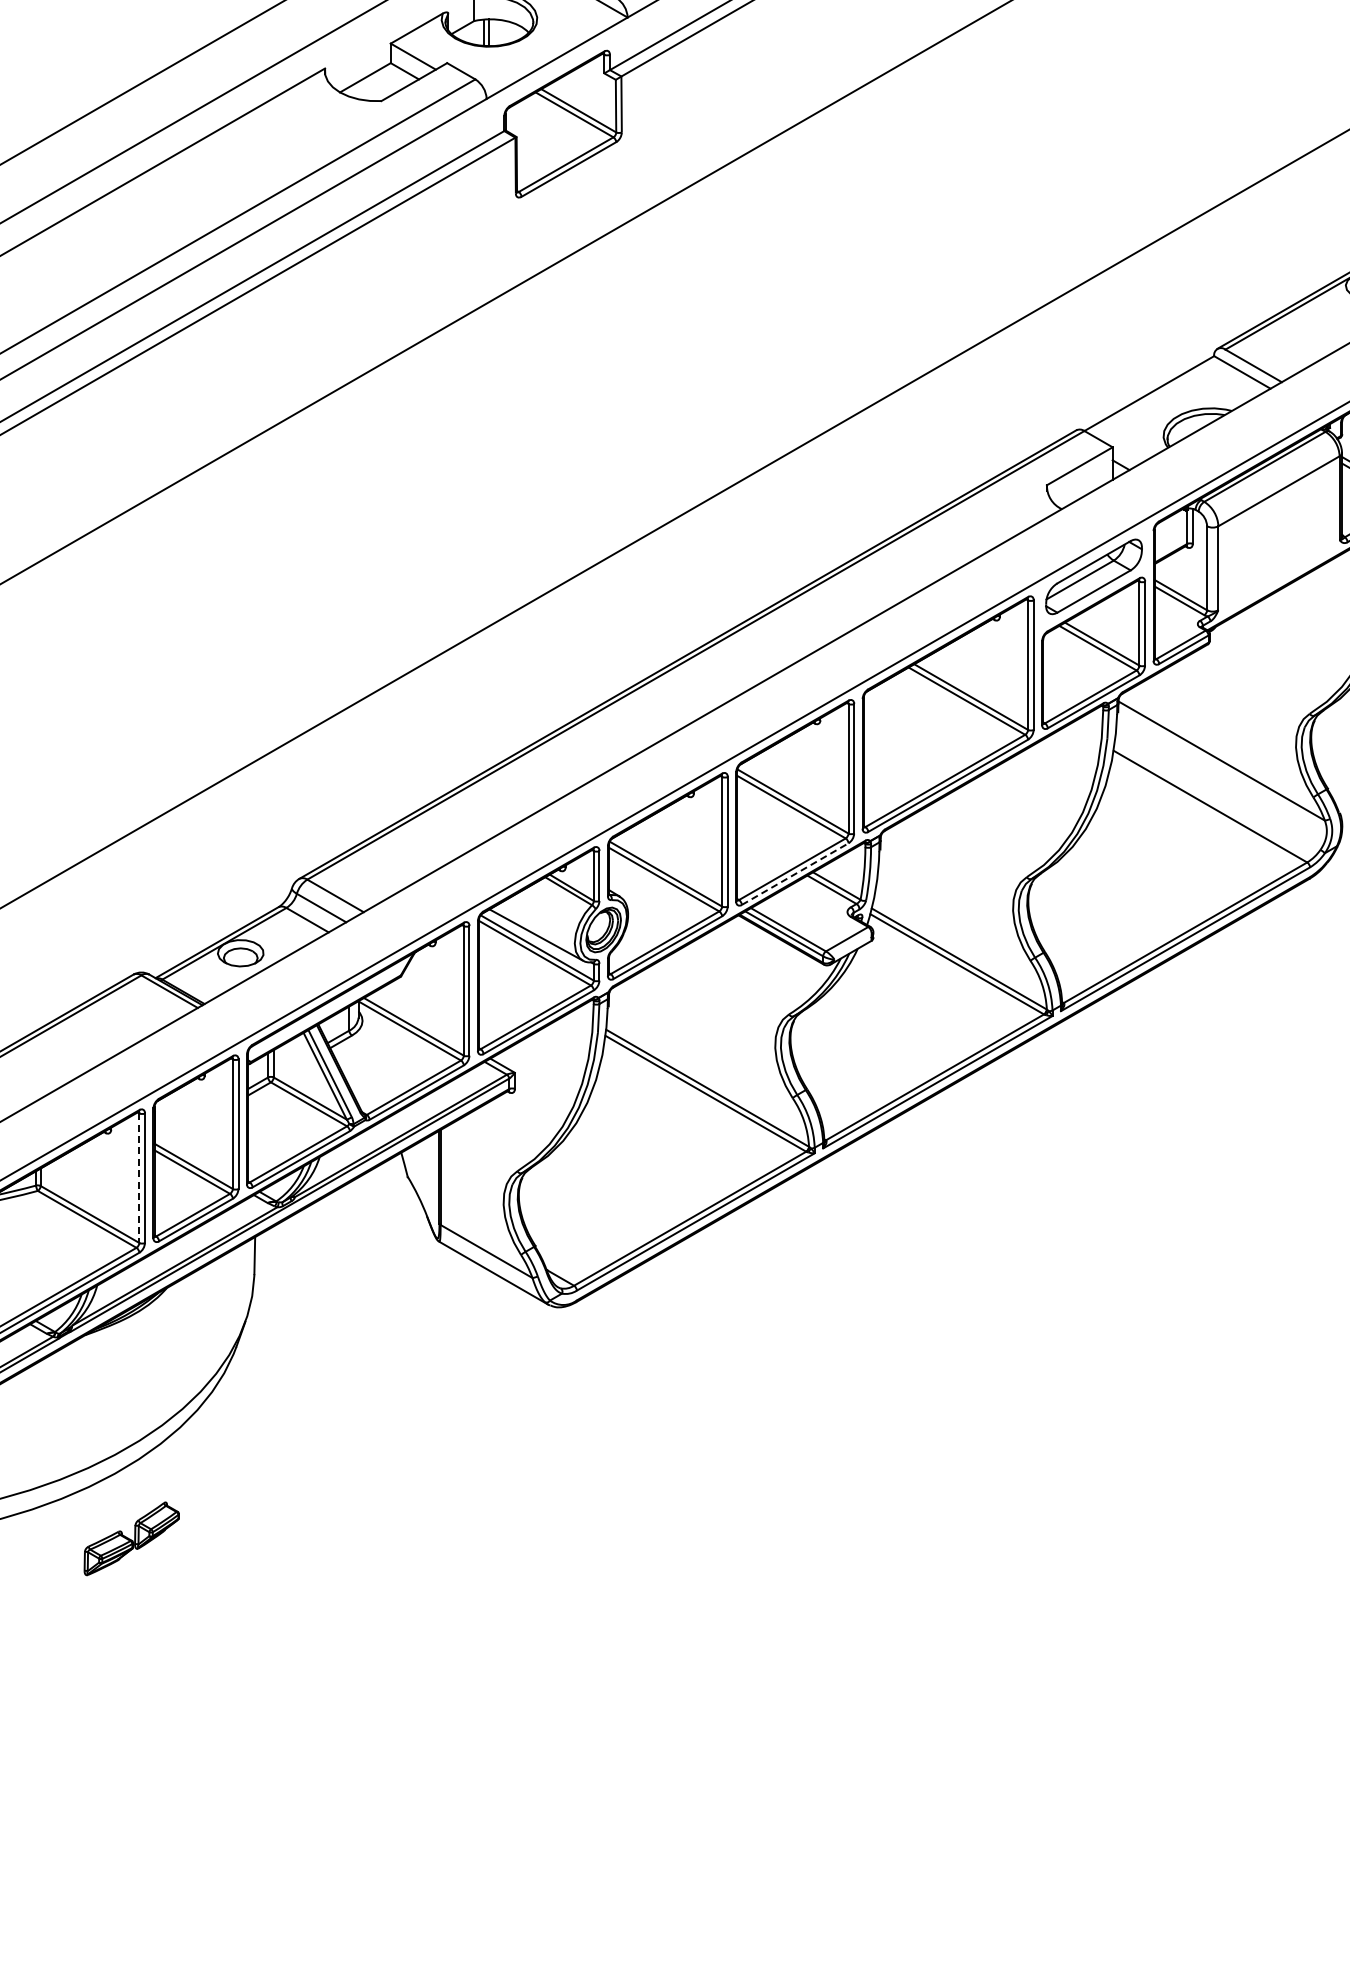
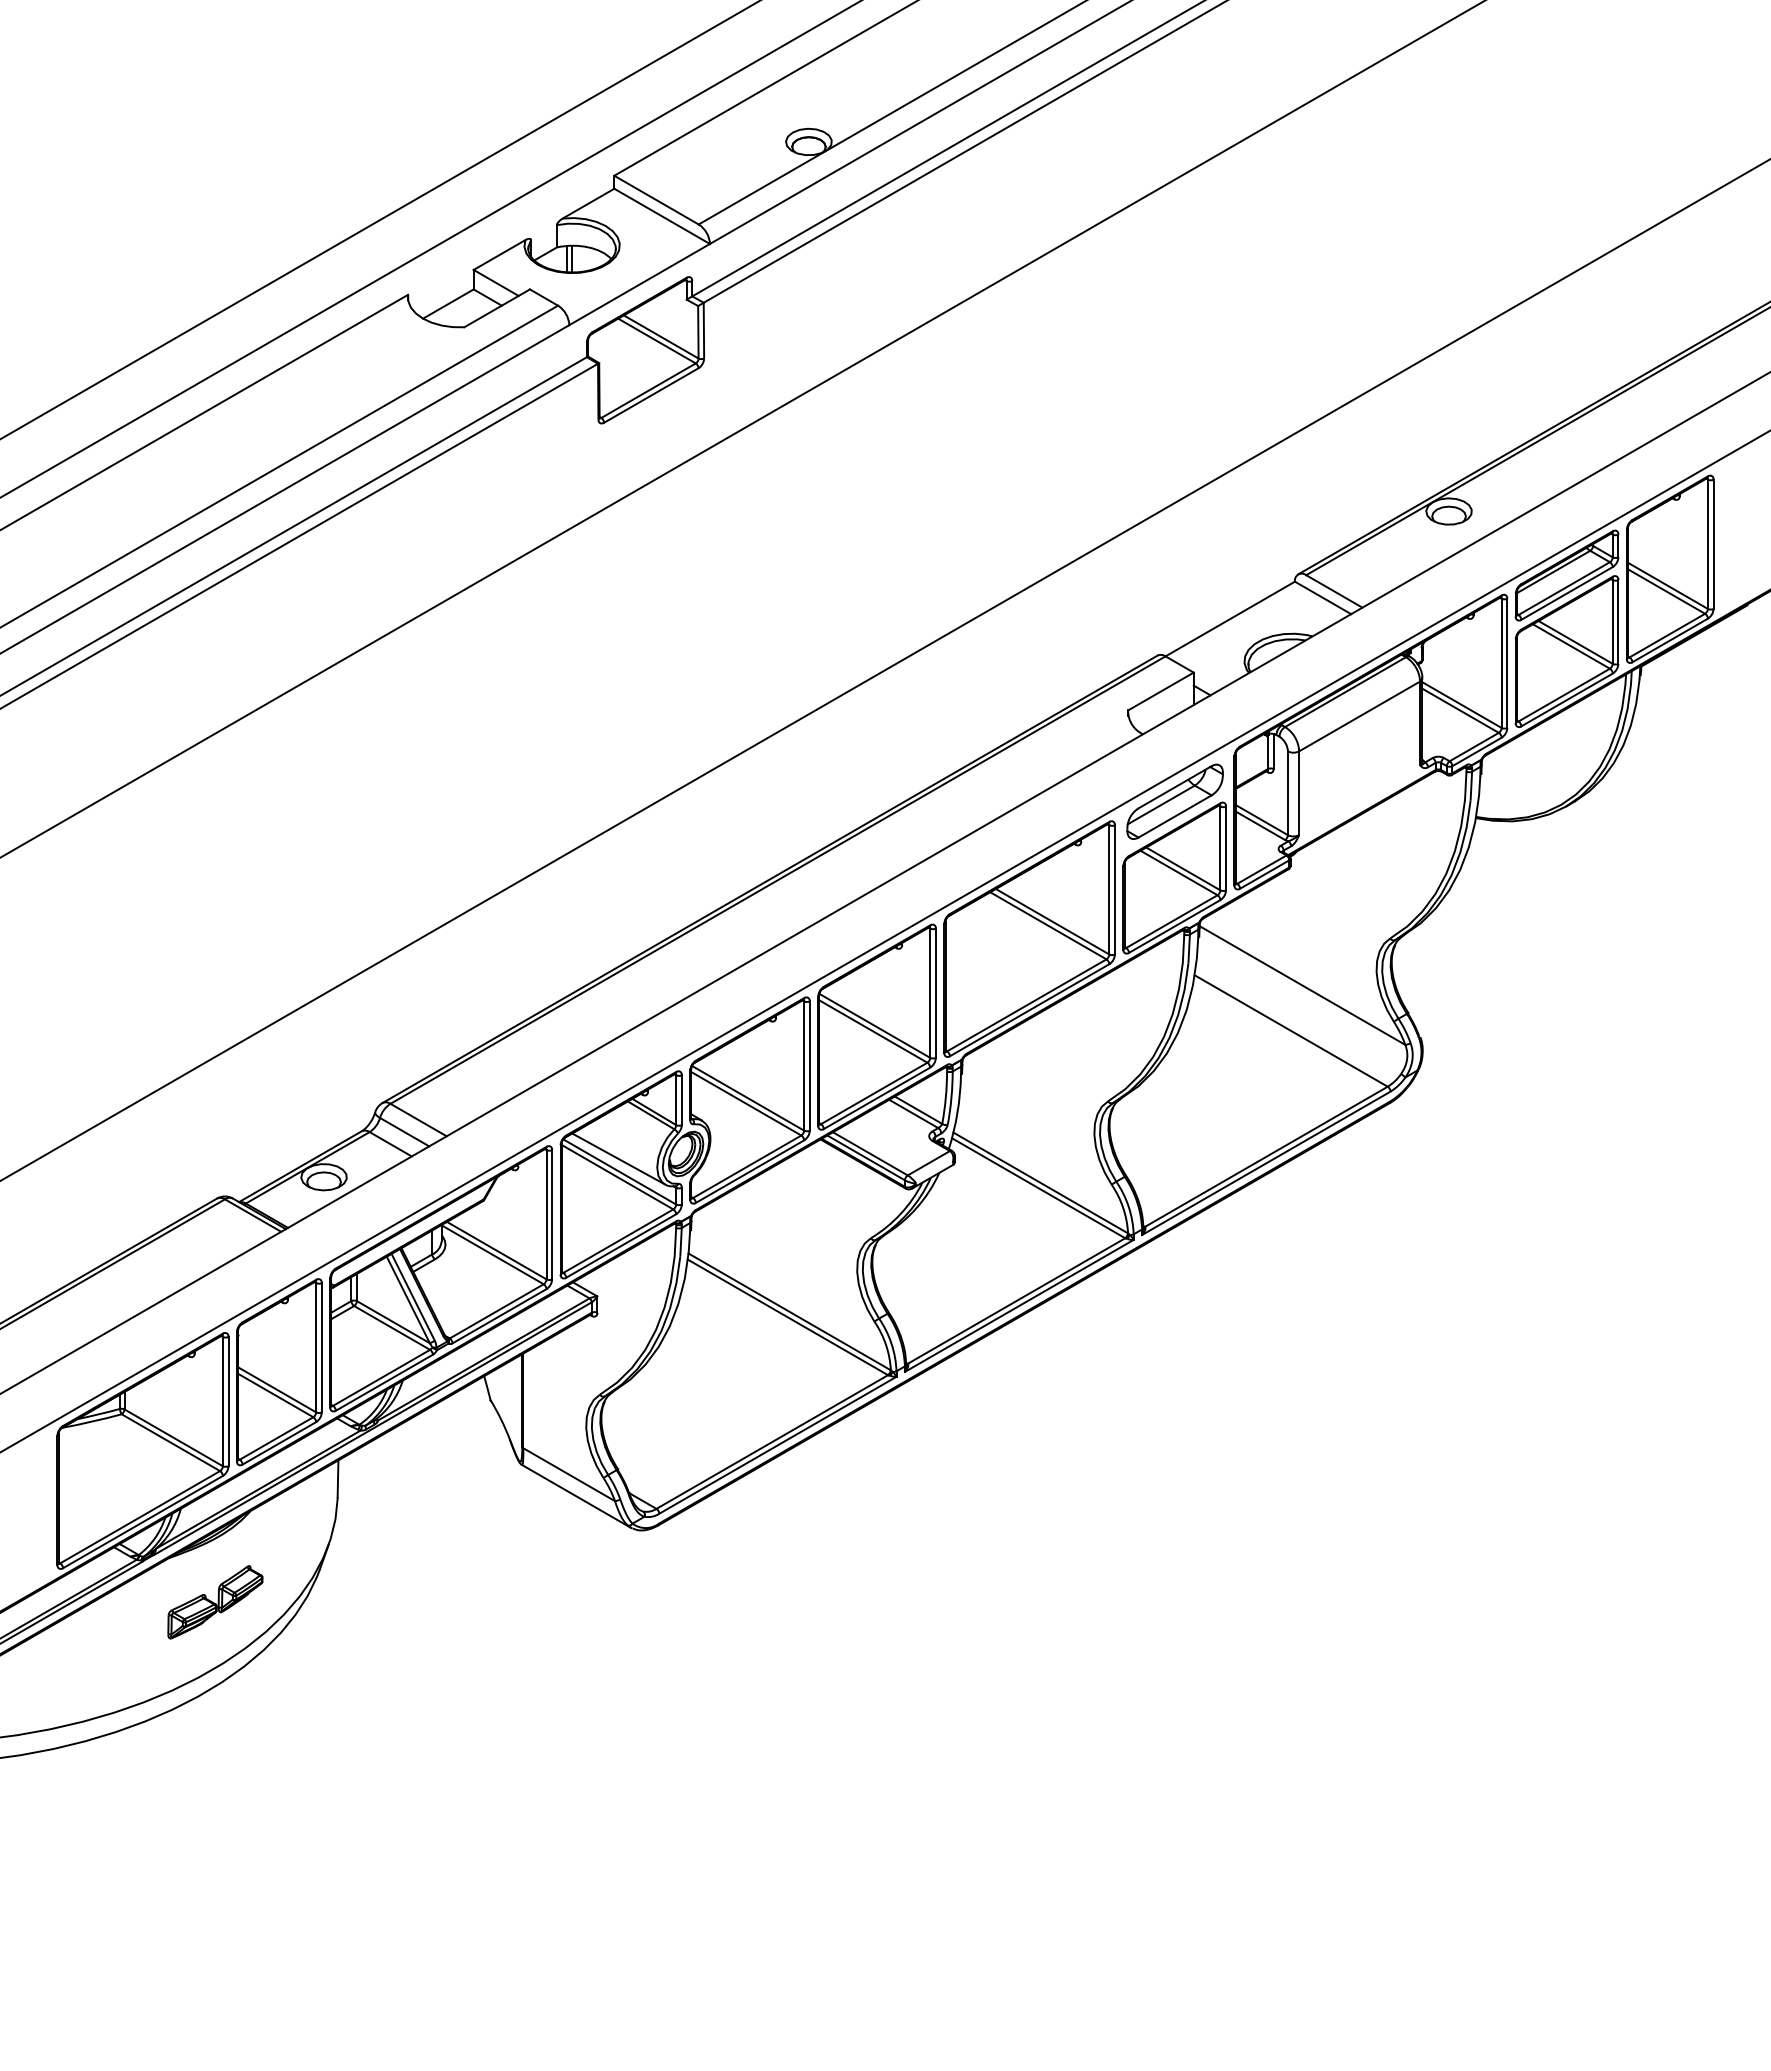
line: (795, 874) -> (877, 1098), dashed -> solid
line: (138, 1178) -> (222, 1401), dashed -> solid
part: (131, 1539) -> (215, 1602), moved

